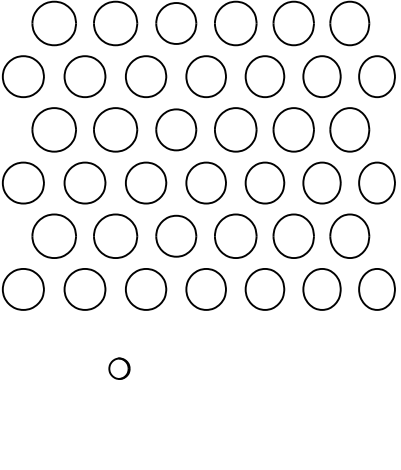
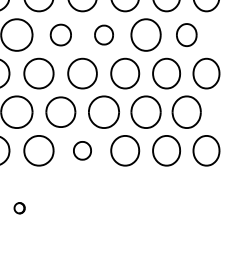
part: (176, 129) -> (61, 34), size x0.7
part: (235, 129) -> (103, 34), size x0.6
part: (349, 129) -> (186, 34), size x0.7
part: (205, 289) -> (82, 150), size x0.6
part: (119, 368) -> (19, 208), size x0.7

